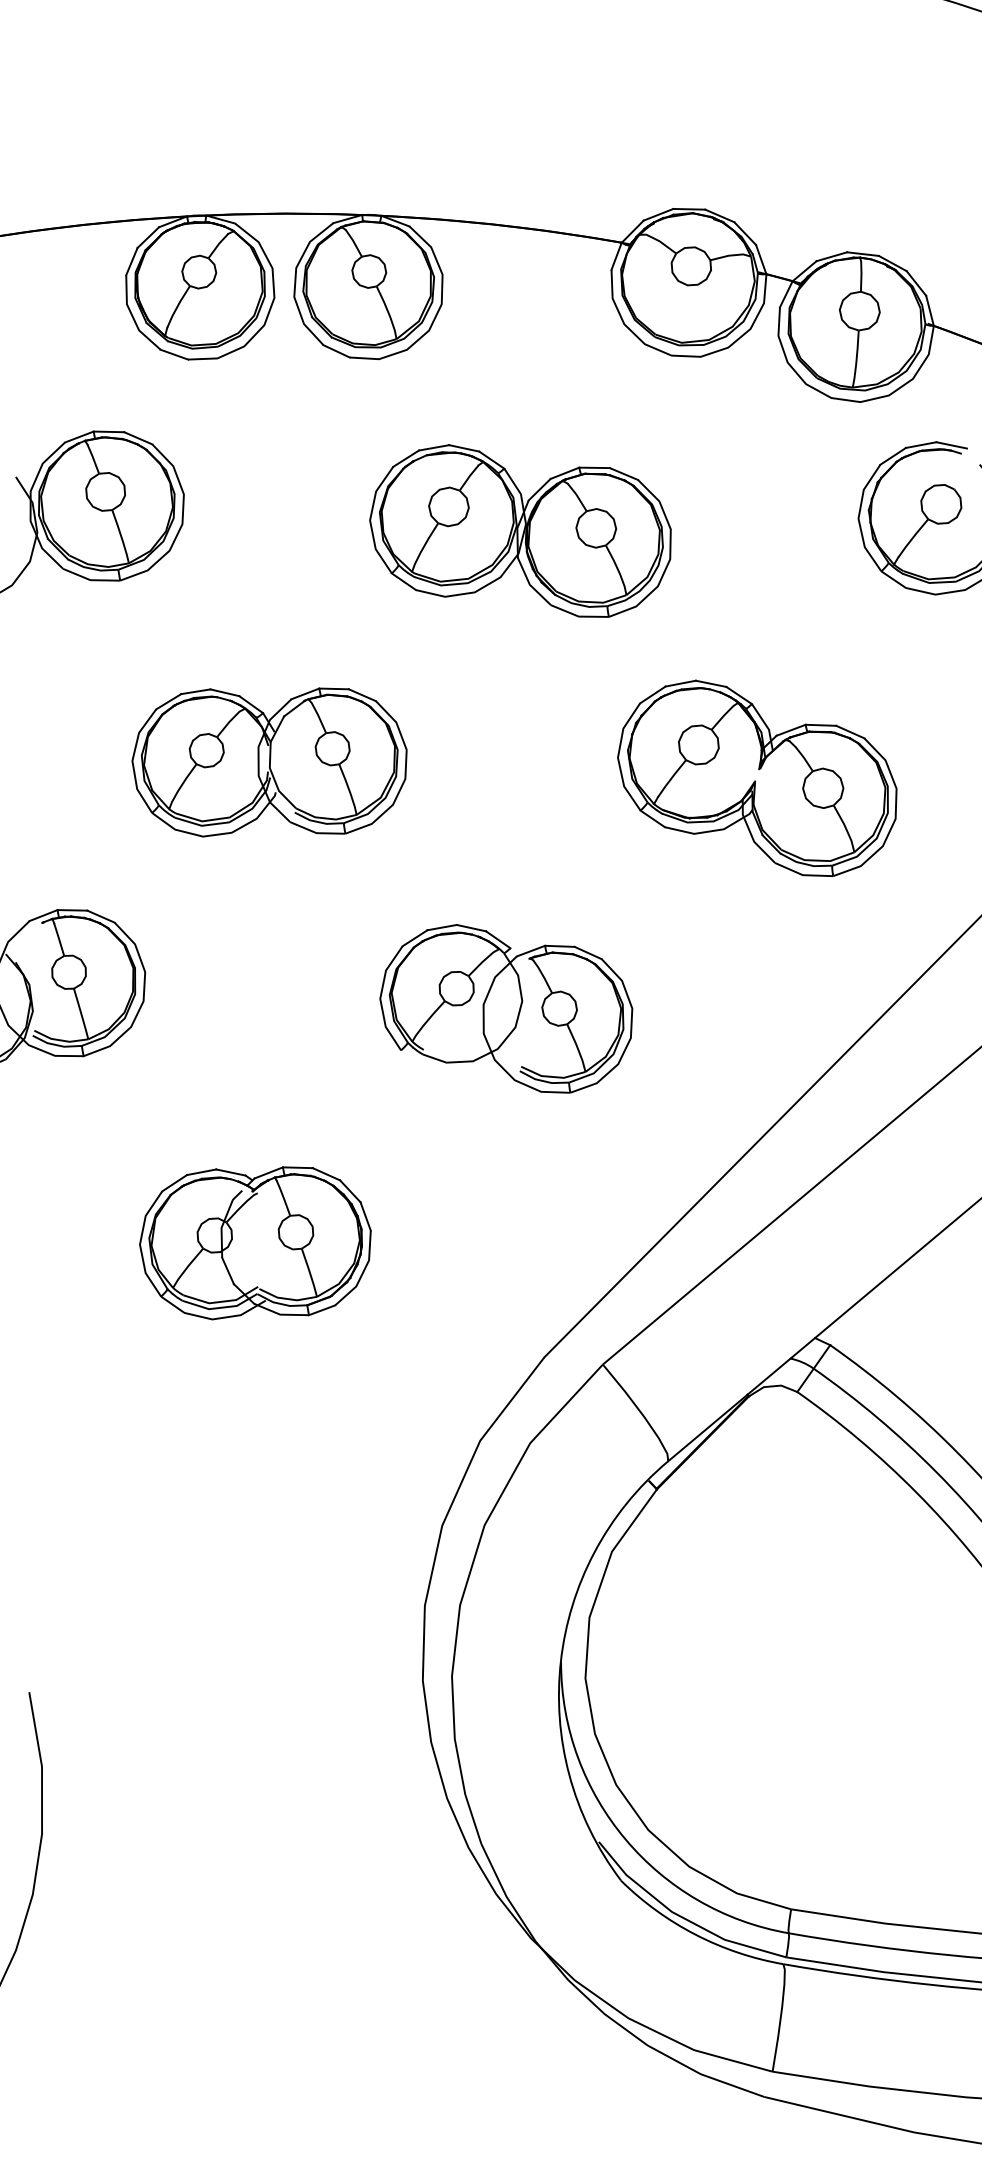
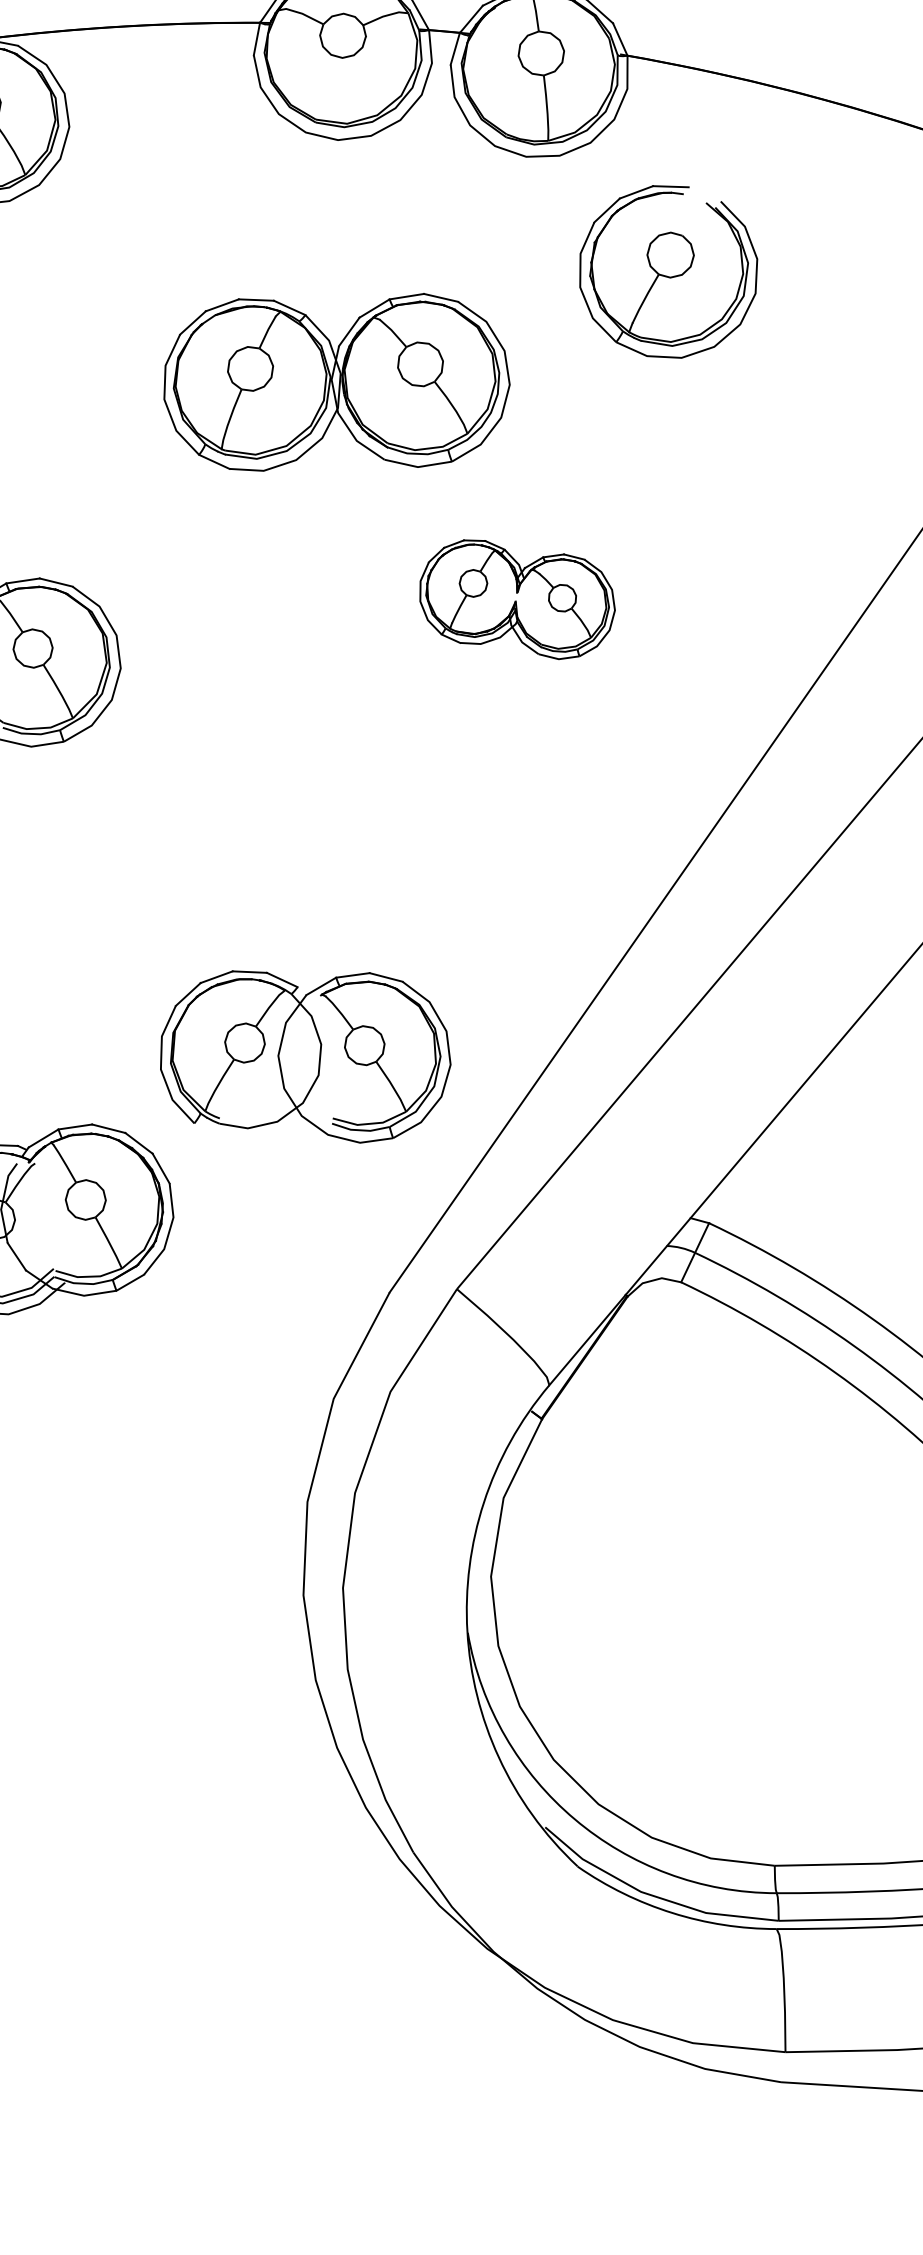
part: (520, 530) -> (335, 381), moved
part: (757, 777) -> (516, 598), size x0.6
part: (506, 1008) -> (304, 1055), moved

